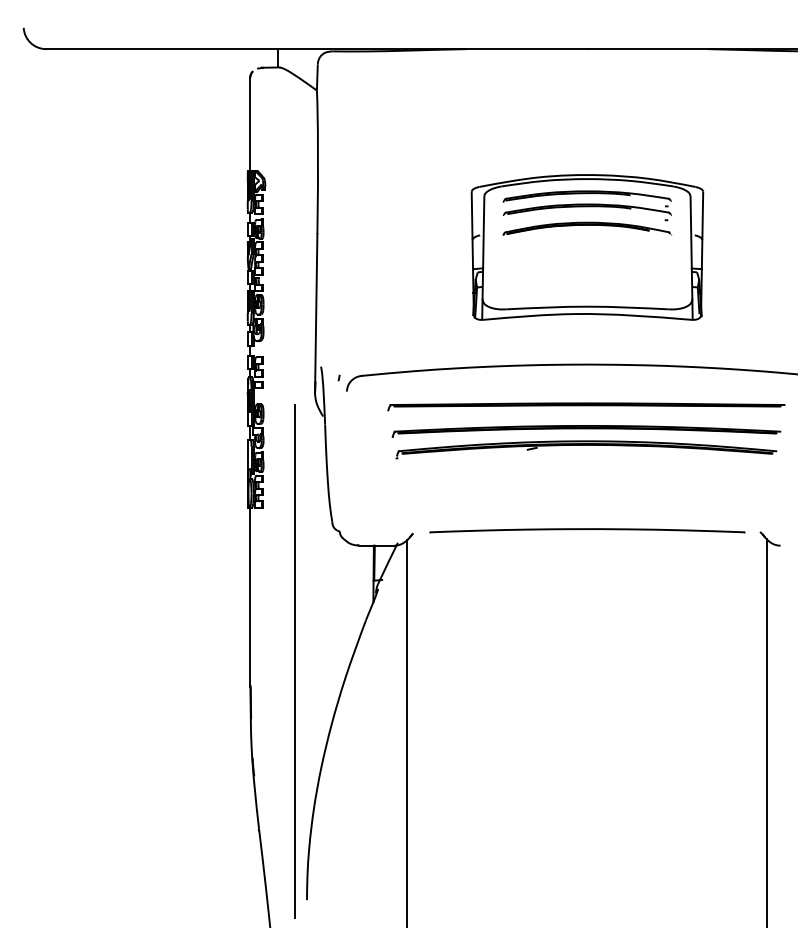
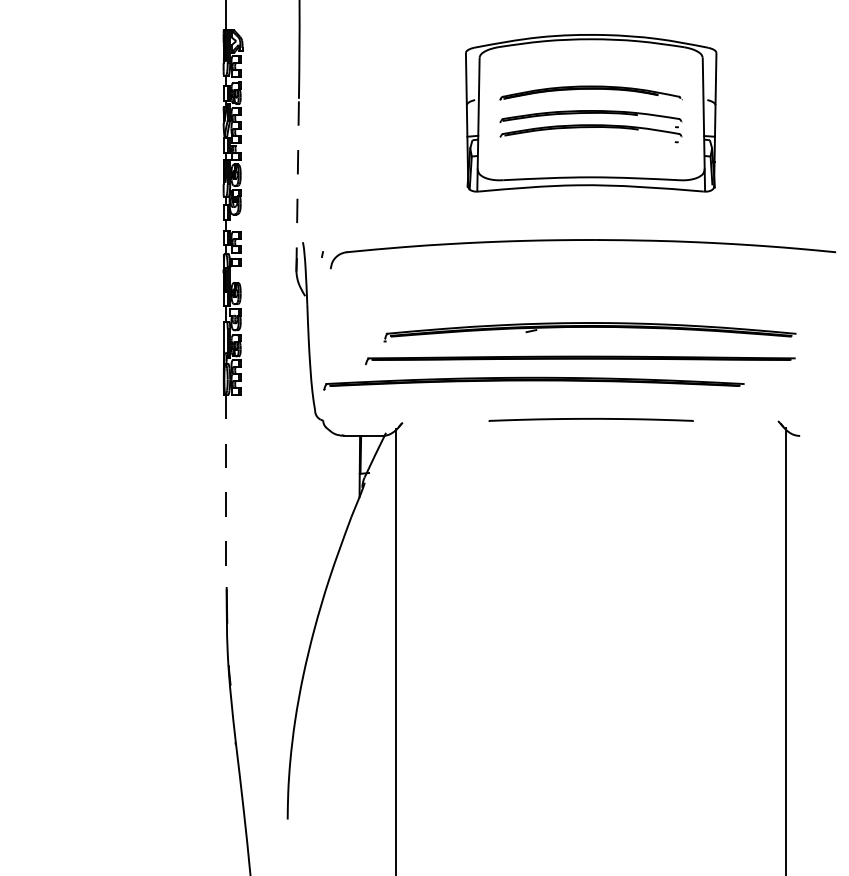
part: (586, 205) -> (590, 126), moved
line: (316, 314) -> (297, 185), solid -> dashed
part: (586, 406) -> (580, 360), moved
part: (586, 431) -> (533, 383), moved
part: (587, 530) -> (591, 419), size x0.6
line: (250, 597) -> (226, 492), solid -> dashed
line: (295, 661) -> (275, 561), removed

